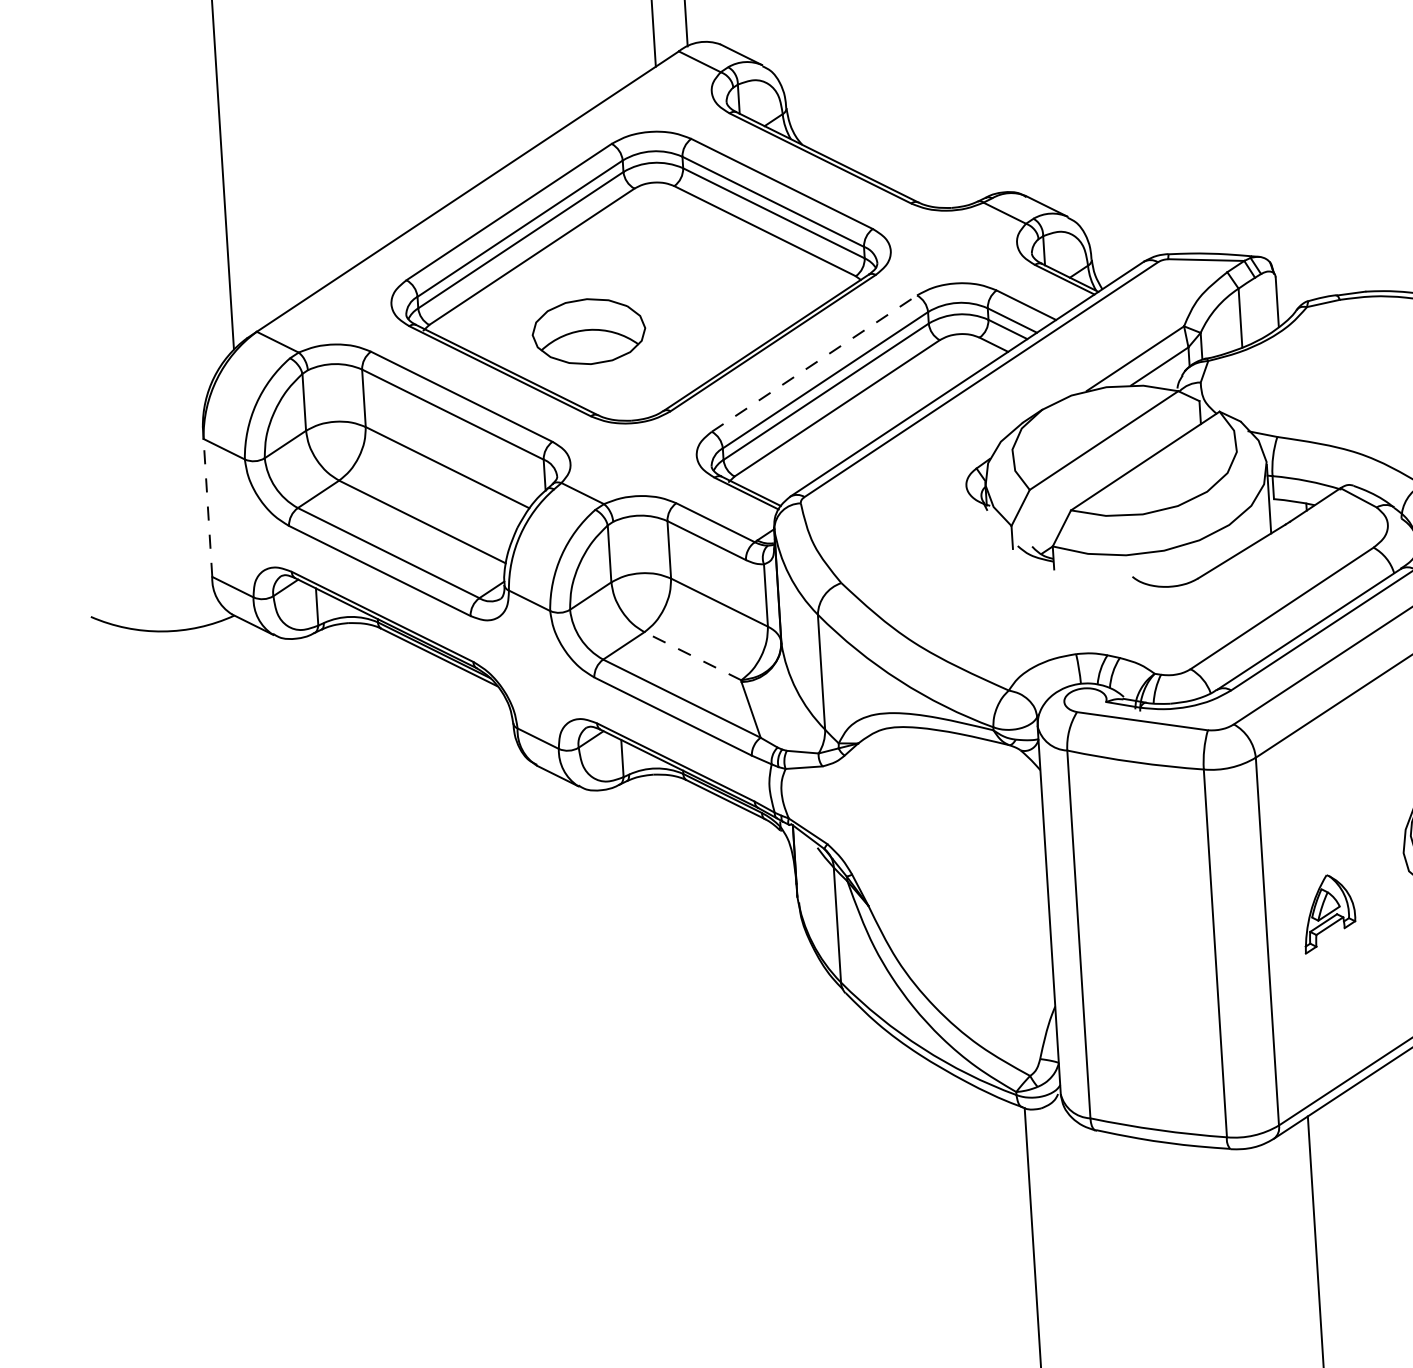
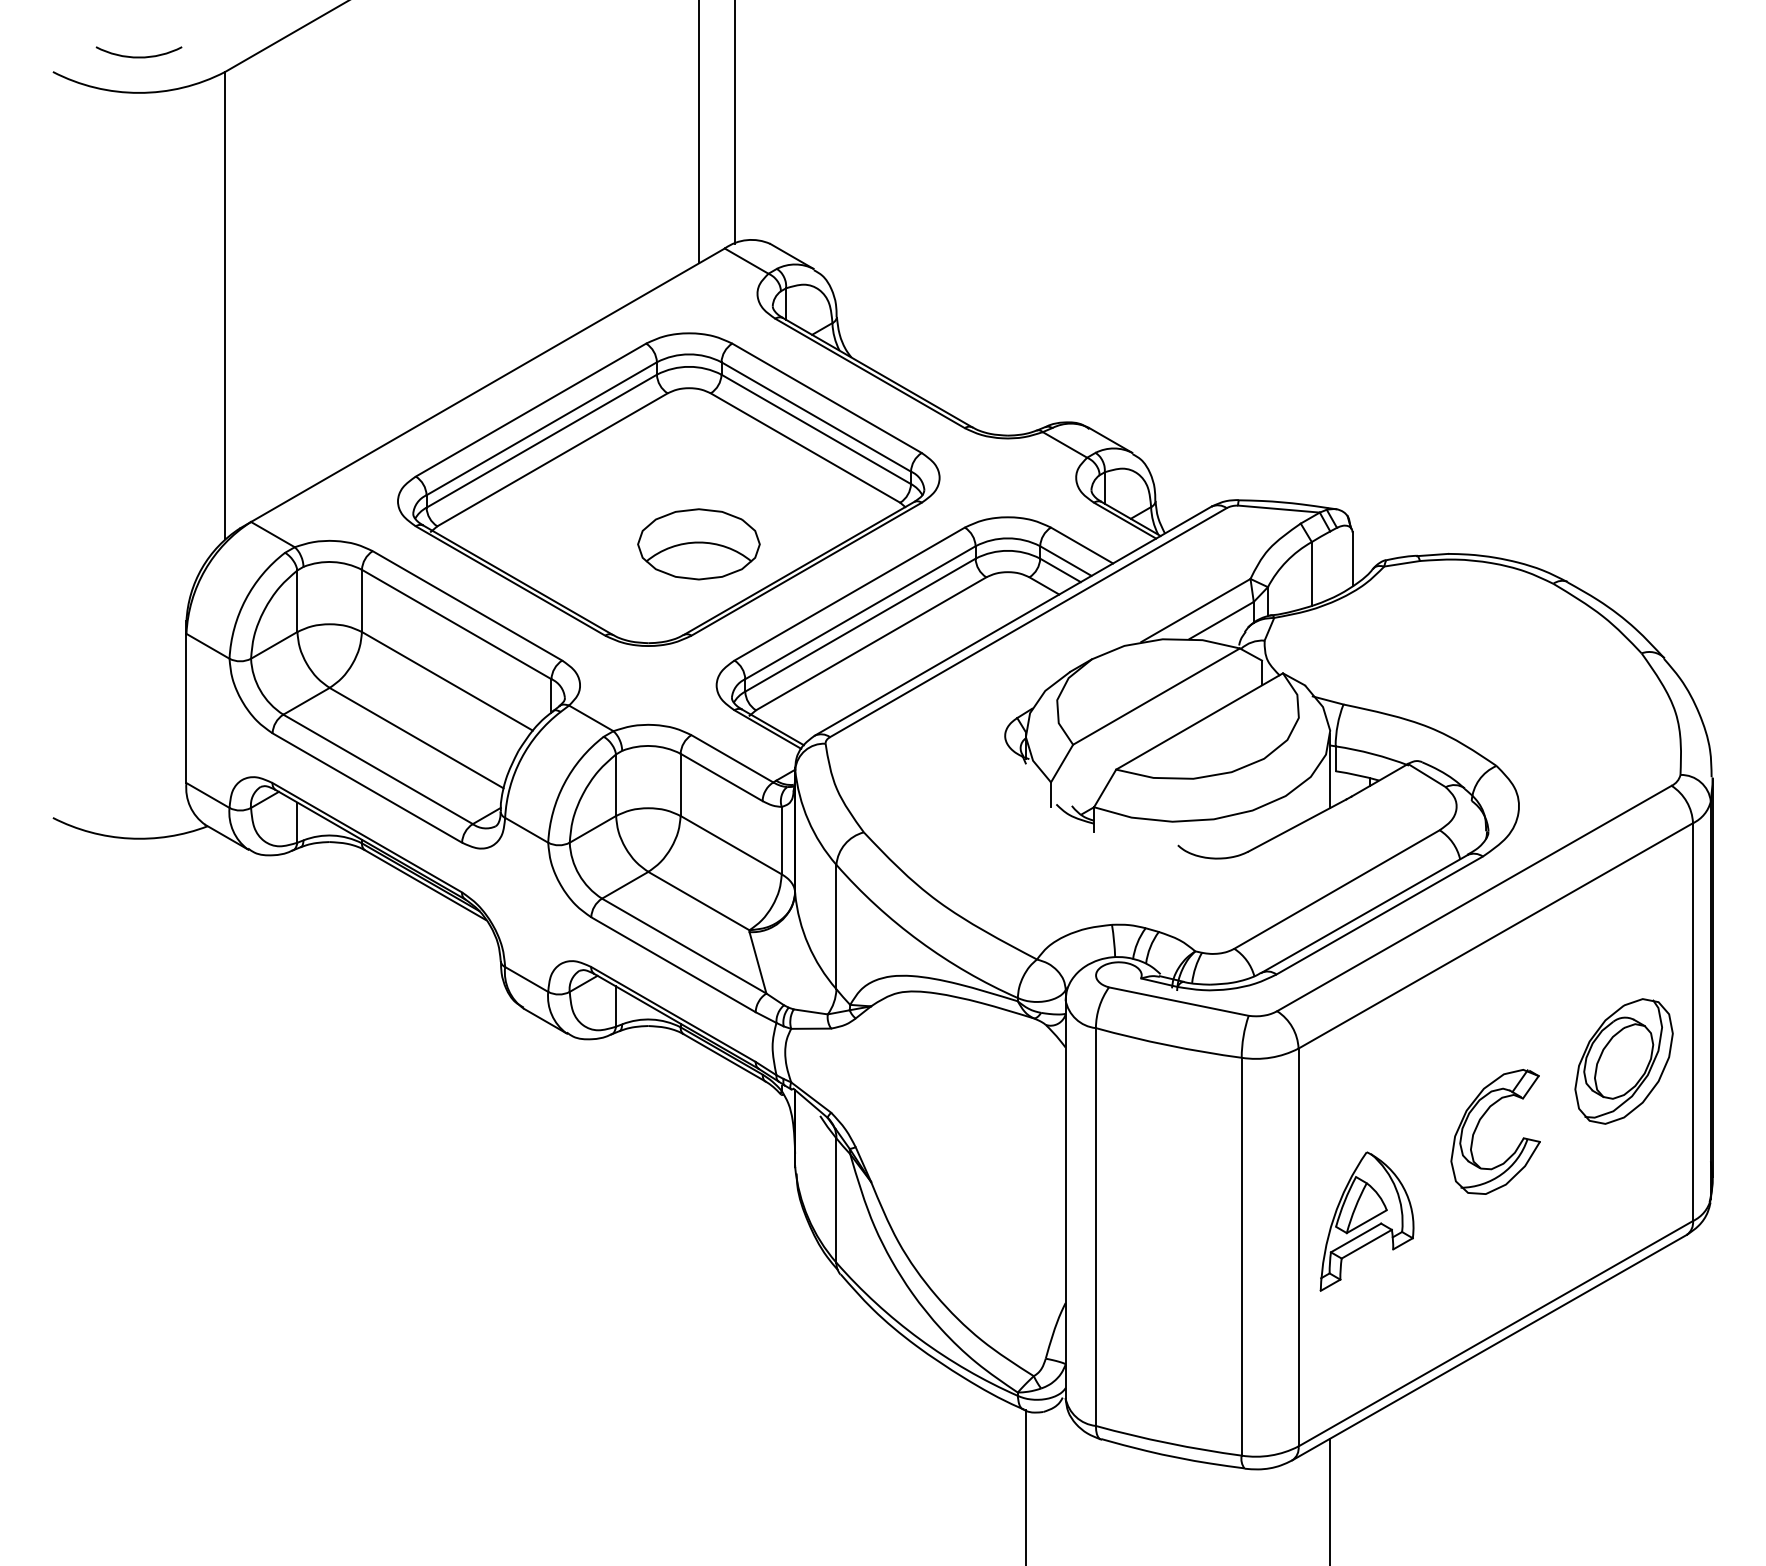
part: (588, 331) -> (698, 544), moved
line: (814, 364) -> (849, 594), dashed -> solid
line: (207, 507) -> (186, 708), dashed -> solid
line: (692, 655) -> (698, 900), dashed -> solid
part: (1328, 913) -> (1366, 1221), size x1.67

